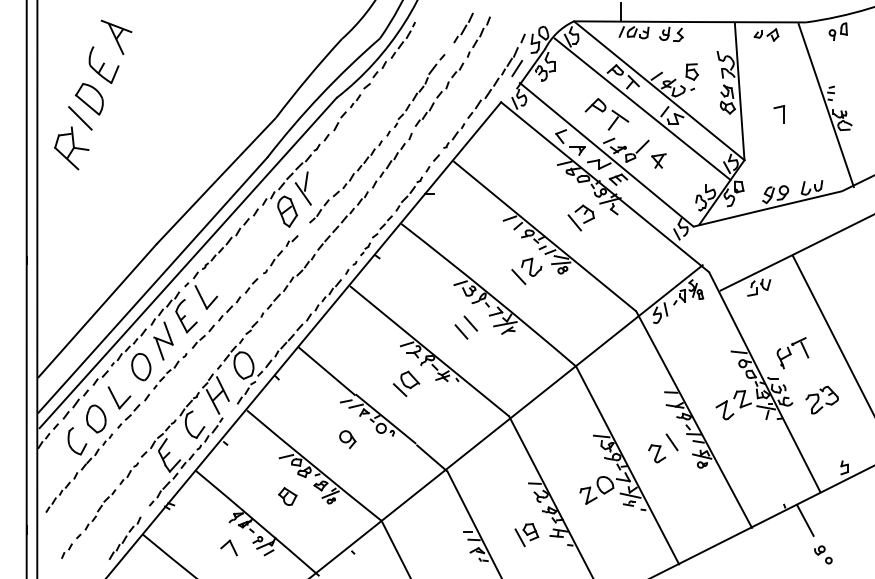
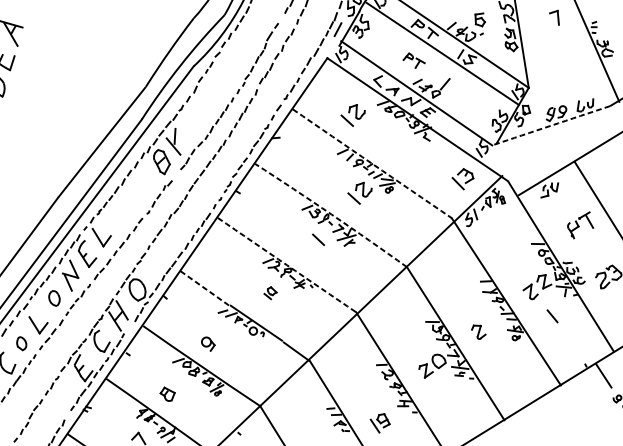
part: (606, 114) -> (413, 60), size x0.6
part: (779, 114) -> (554, 18), moved
part: (658, 160) -> (459, 94), removed
part: (526, 175) -> (353, 115), added
arc: (767, 208) -> (550, 125), solid -> dashed
part: (580, 217) -> (462, 178), moved
arc: (544, 236) -> (372, 163), solid -> dashed
arc: (489, 294) -> (331, 214), solid -> dashed
line: (461, 331) -> (311, 246), removed
arc: (429, 351) -> (286, 265), solid -> dashed
part: (792, 353) -> (580, 225), moved
part: (141, 367) -> (54, 298), size x0.7
line: (326, 371) -> (204, 288), solid -> dashed
part: (406, 383) -> (270, 292), size x0.6
part: (96, 418) -> (21, 343), size x0.6
part: (347, 439) -> (208, 344), moved
line: (671, 442) -> (552, 316), moved
part: (287, 496) -> (167, 394), moved
part: (526, 535) -> (380, 423), moved

